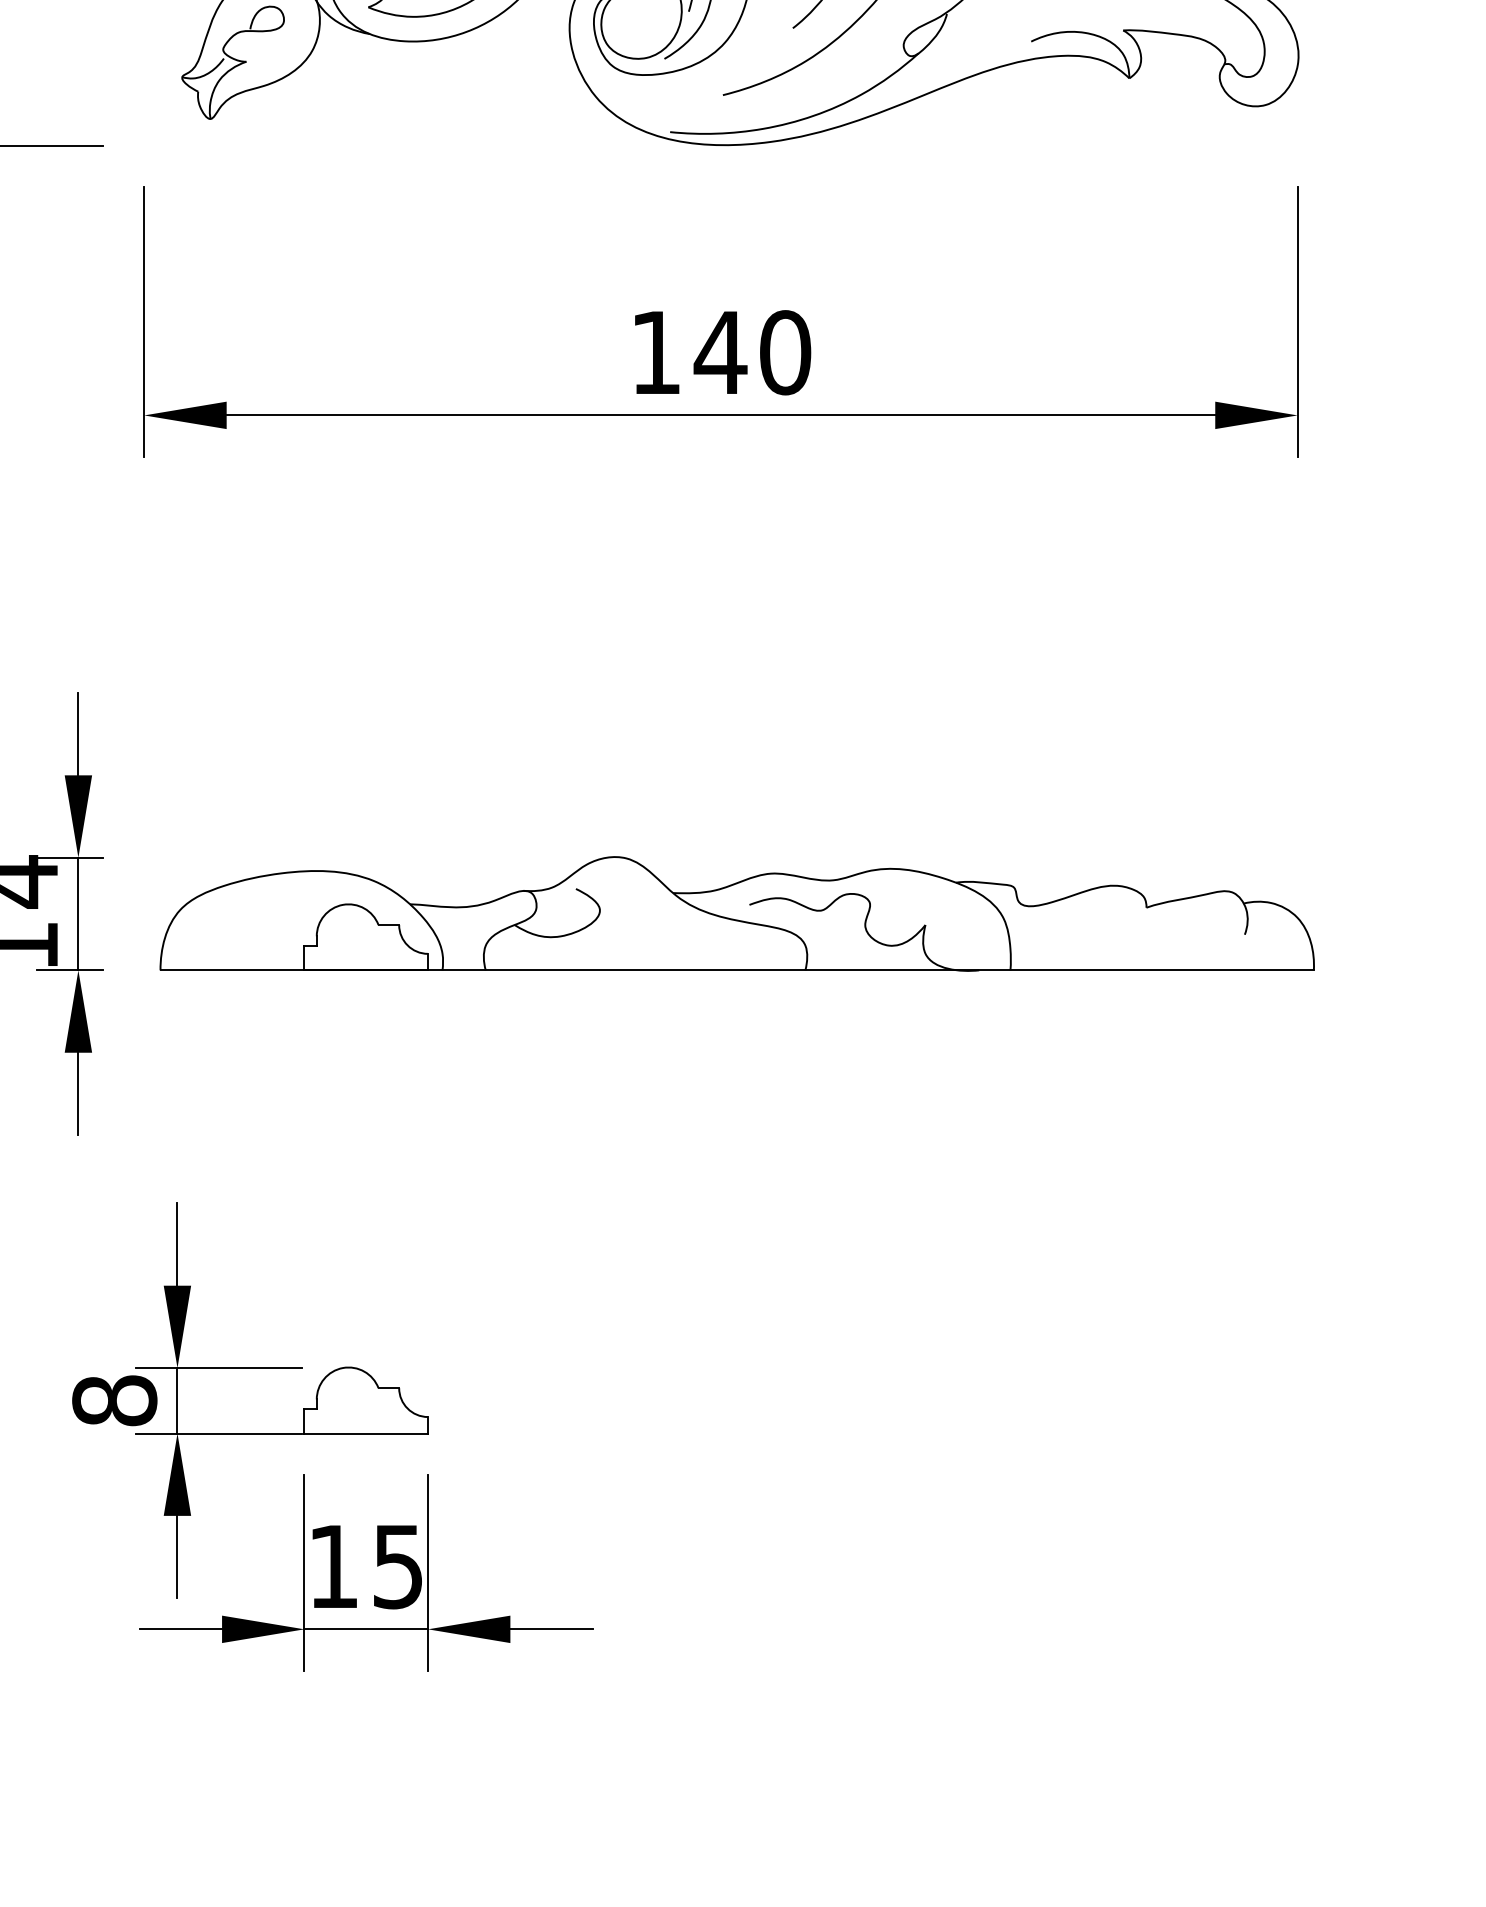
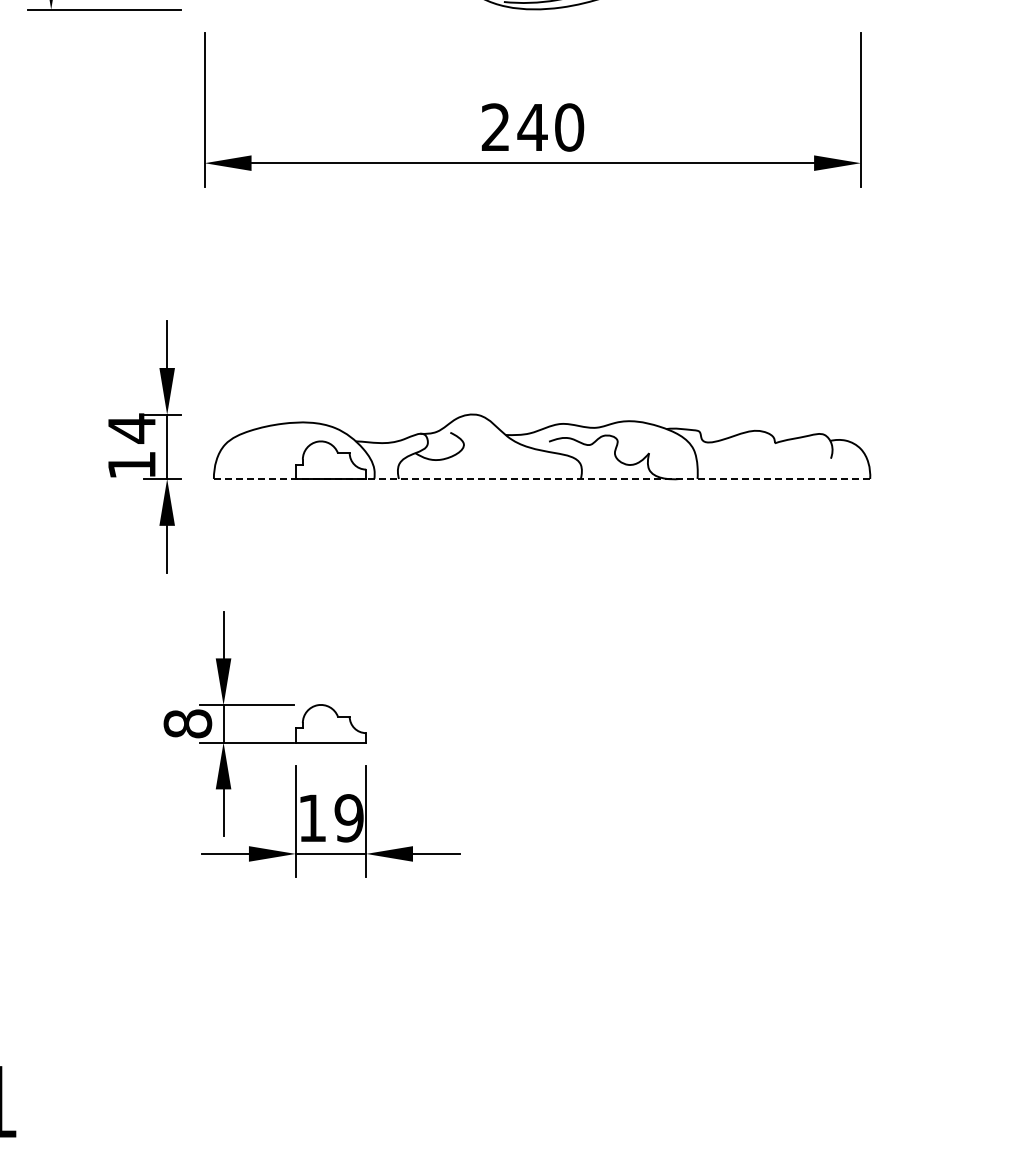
text: (655, 350) -> (495, 126), 140 -> 240
line: (737, 969) -> (542, 478), solid -> dashed
text: (397, 1567) -> (348, 818), 15 -> 19

